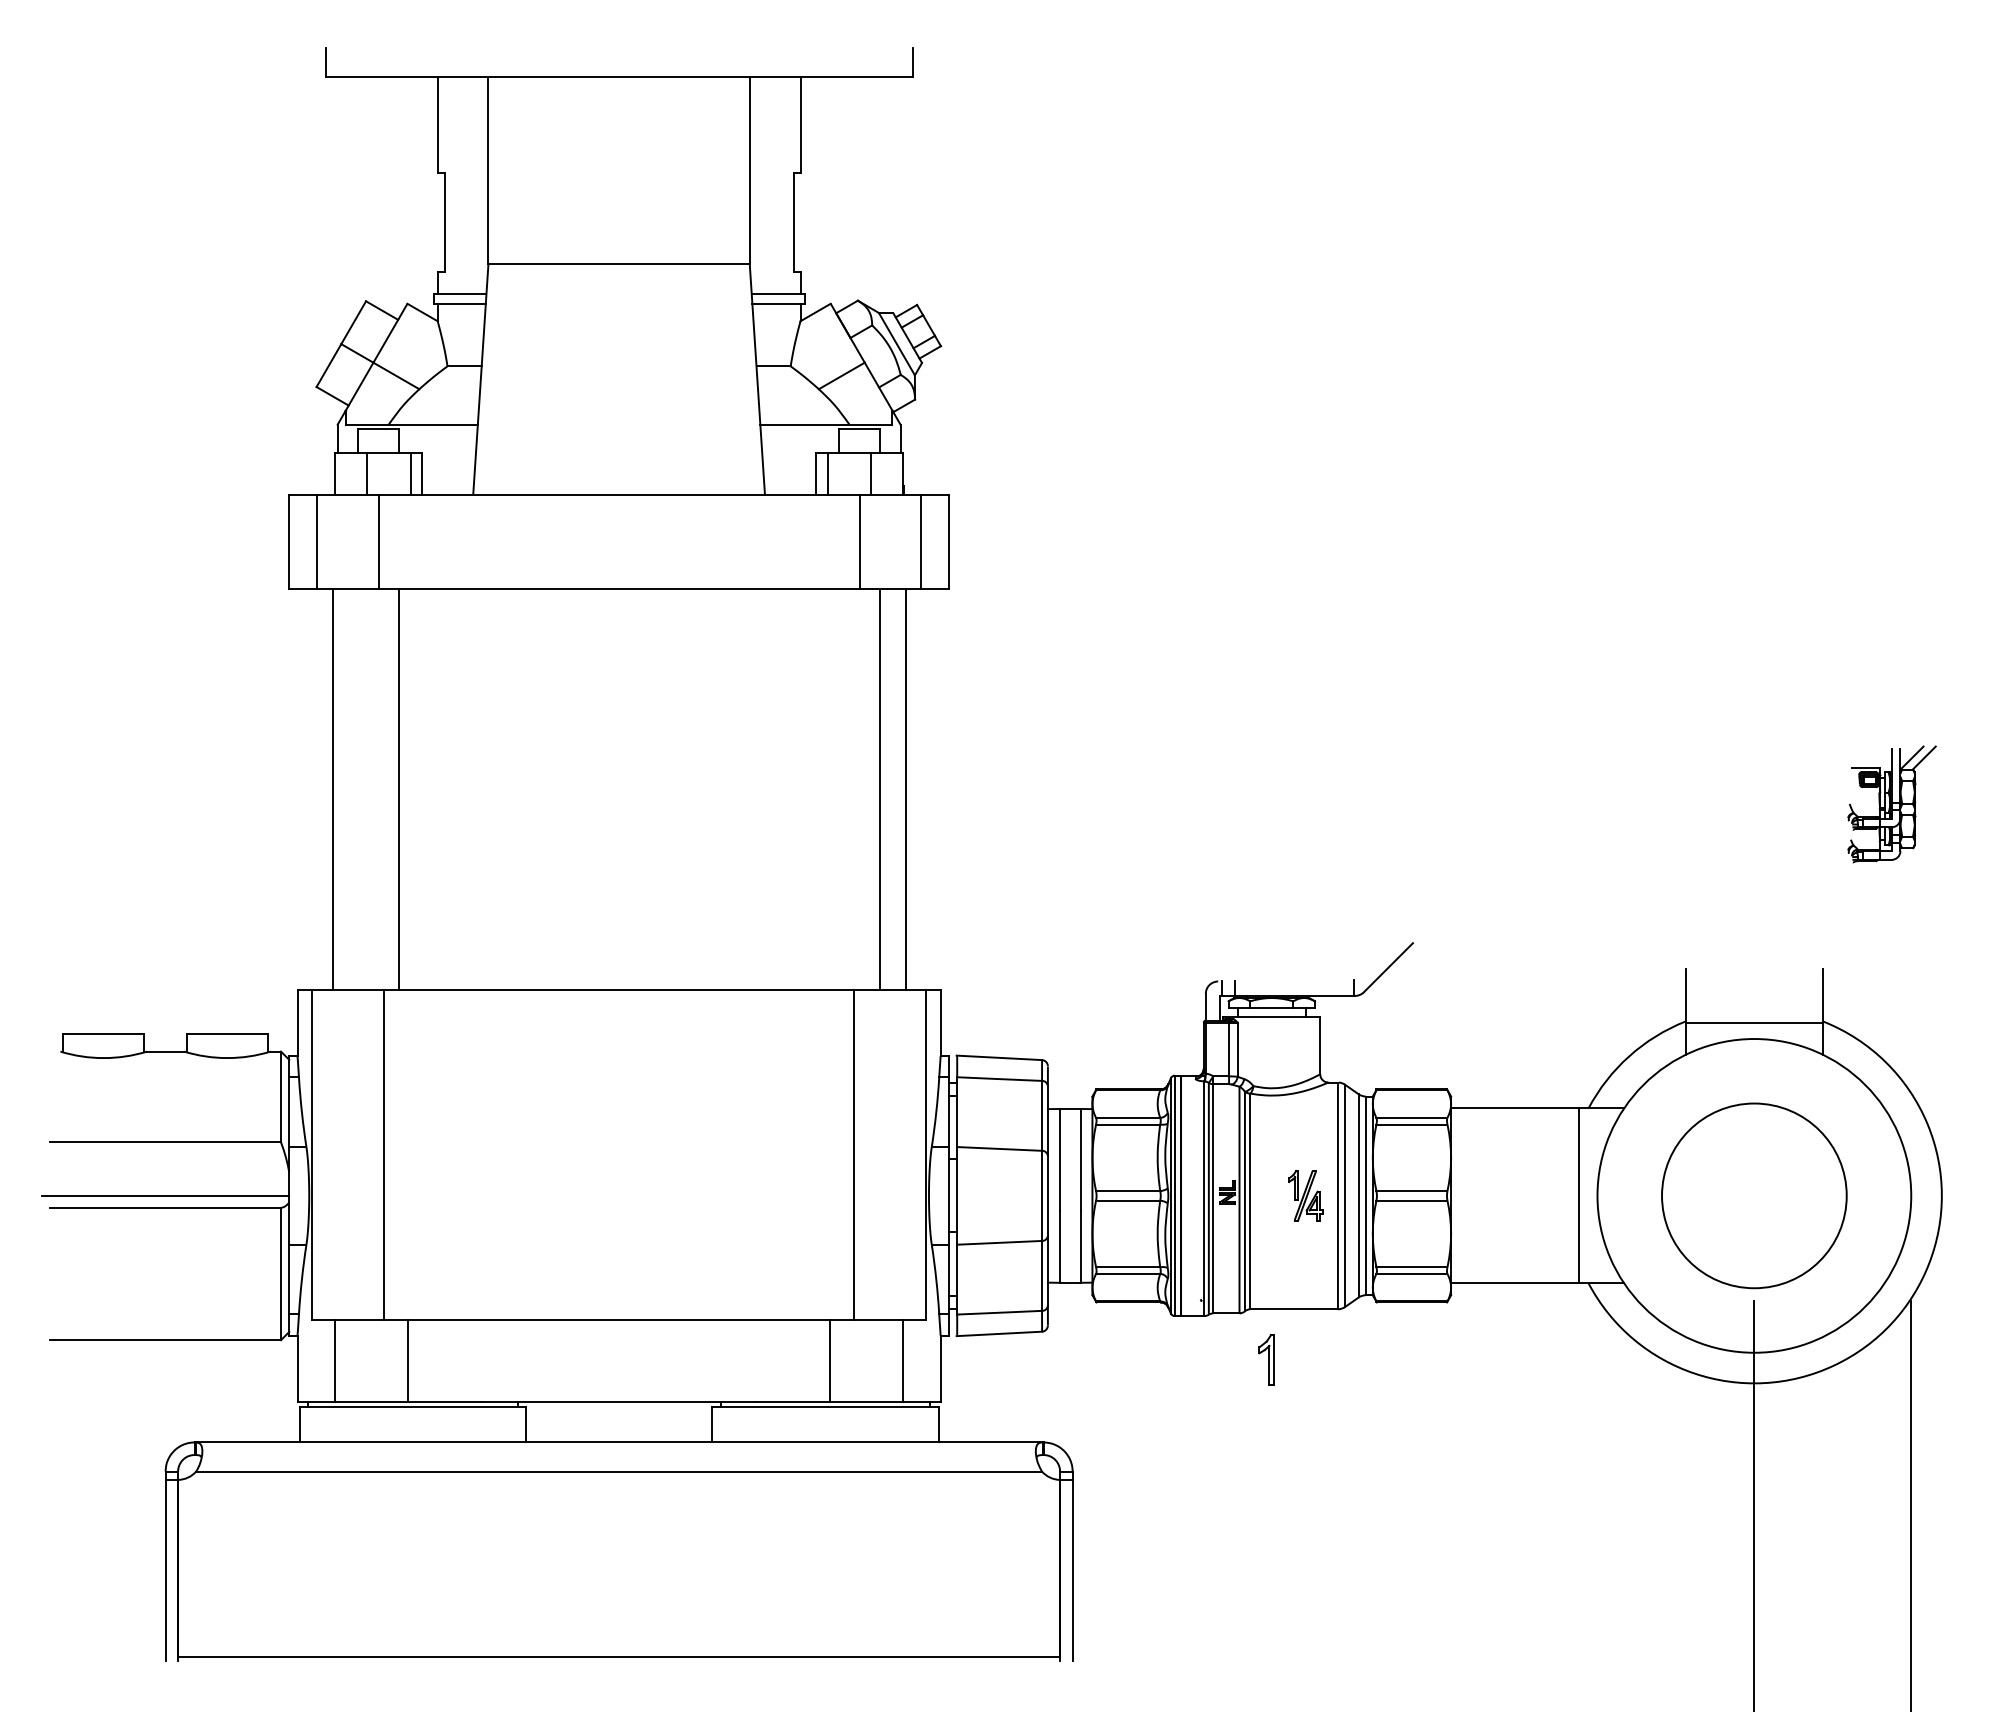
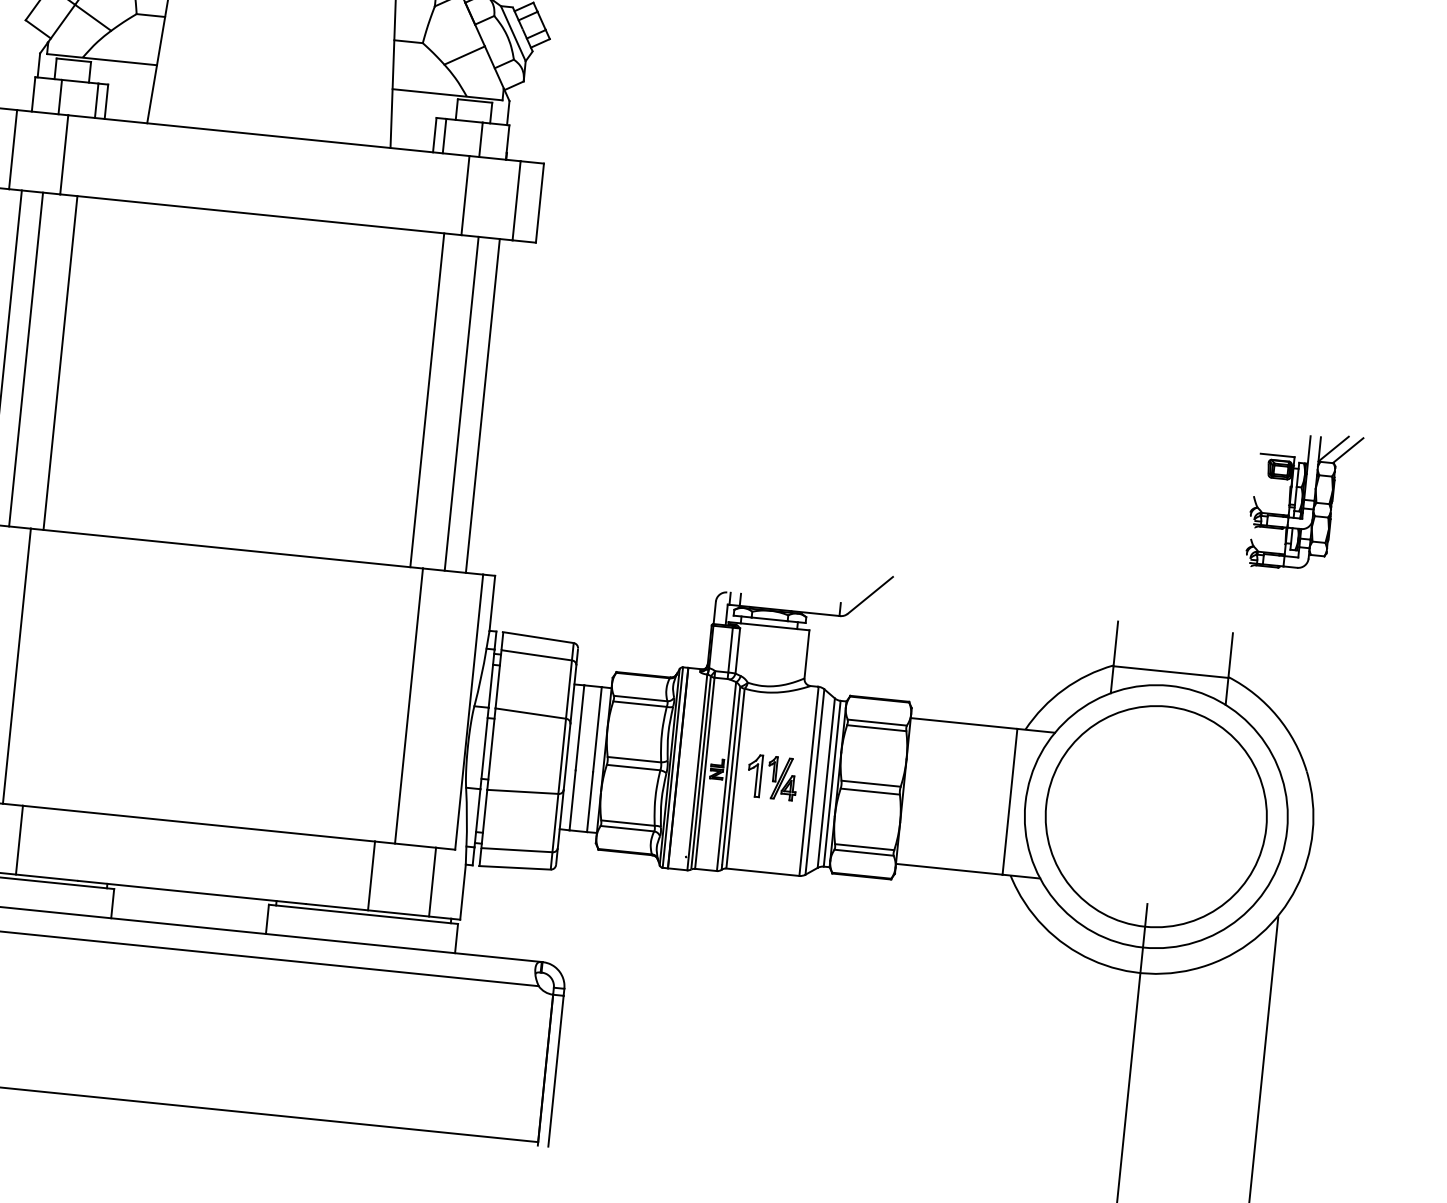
line: (357, 789) -> (25, 359), added
line: (839, 789) -> (427, 400), added
part: (1891, 804) -> (1303, 501), size x1.43
circle: (1754, 1195) -> (1156, 816), size x1.43
part: (1266, 1359) -> (754, 775), moved

